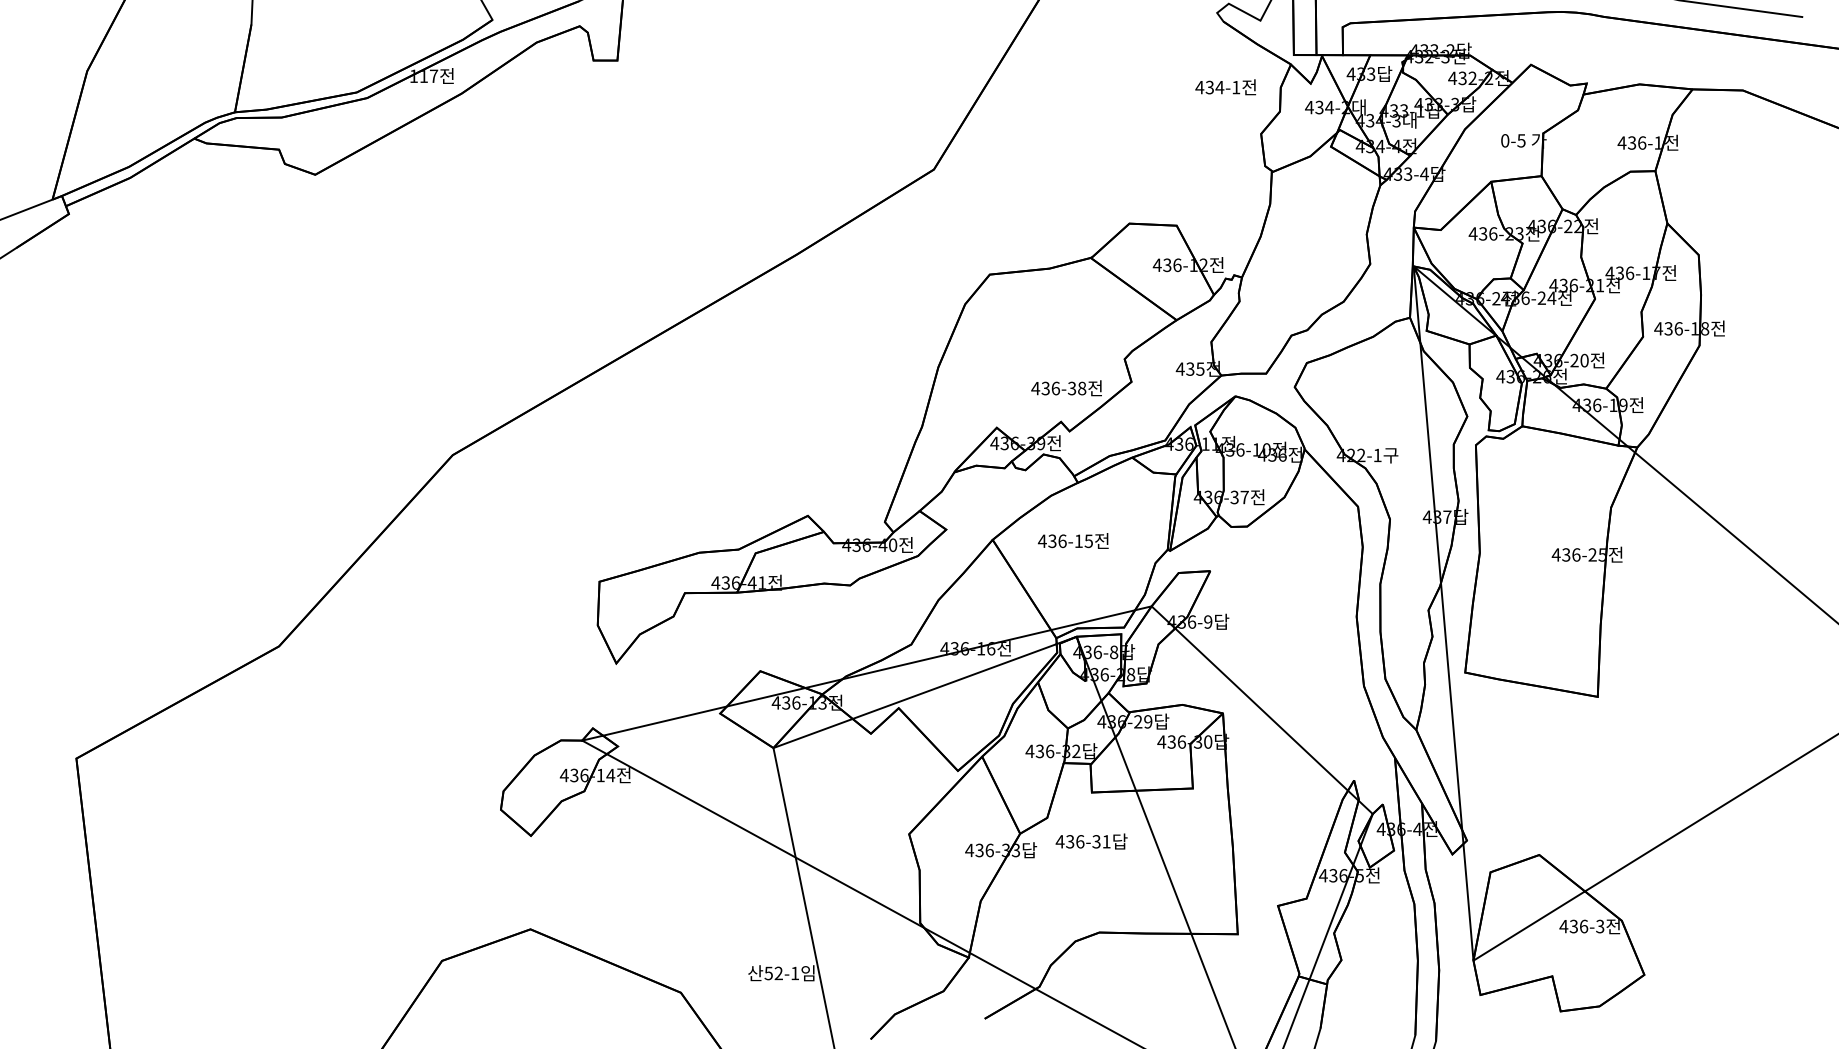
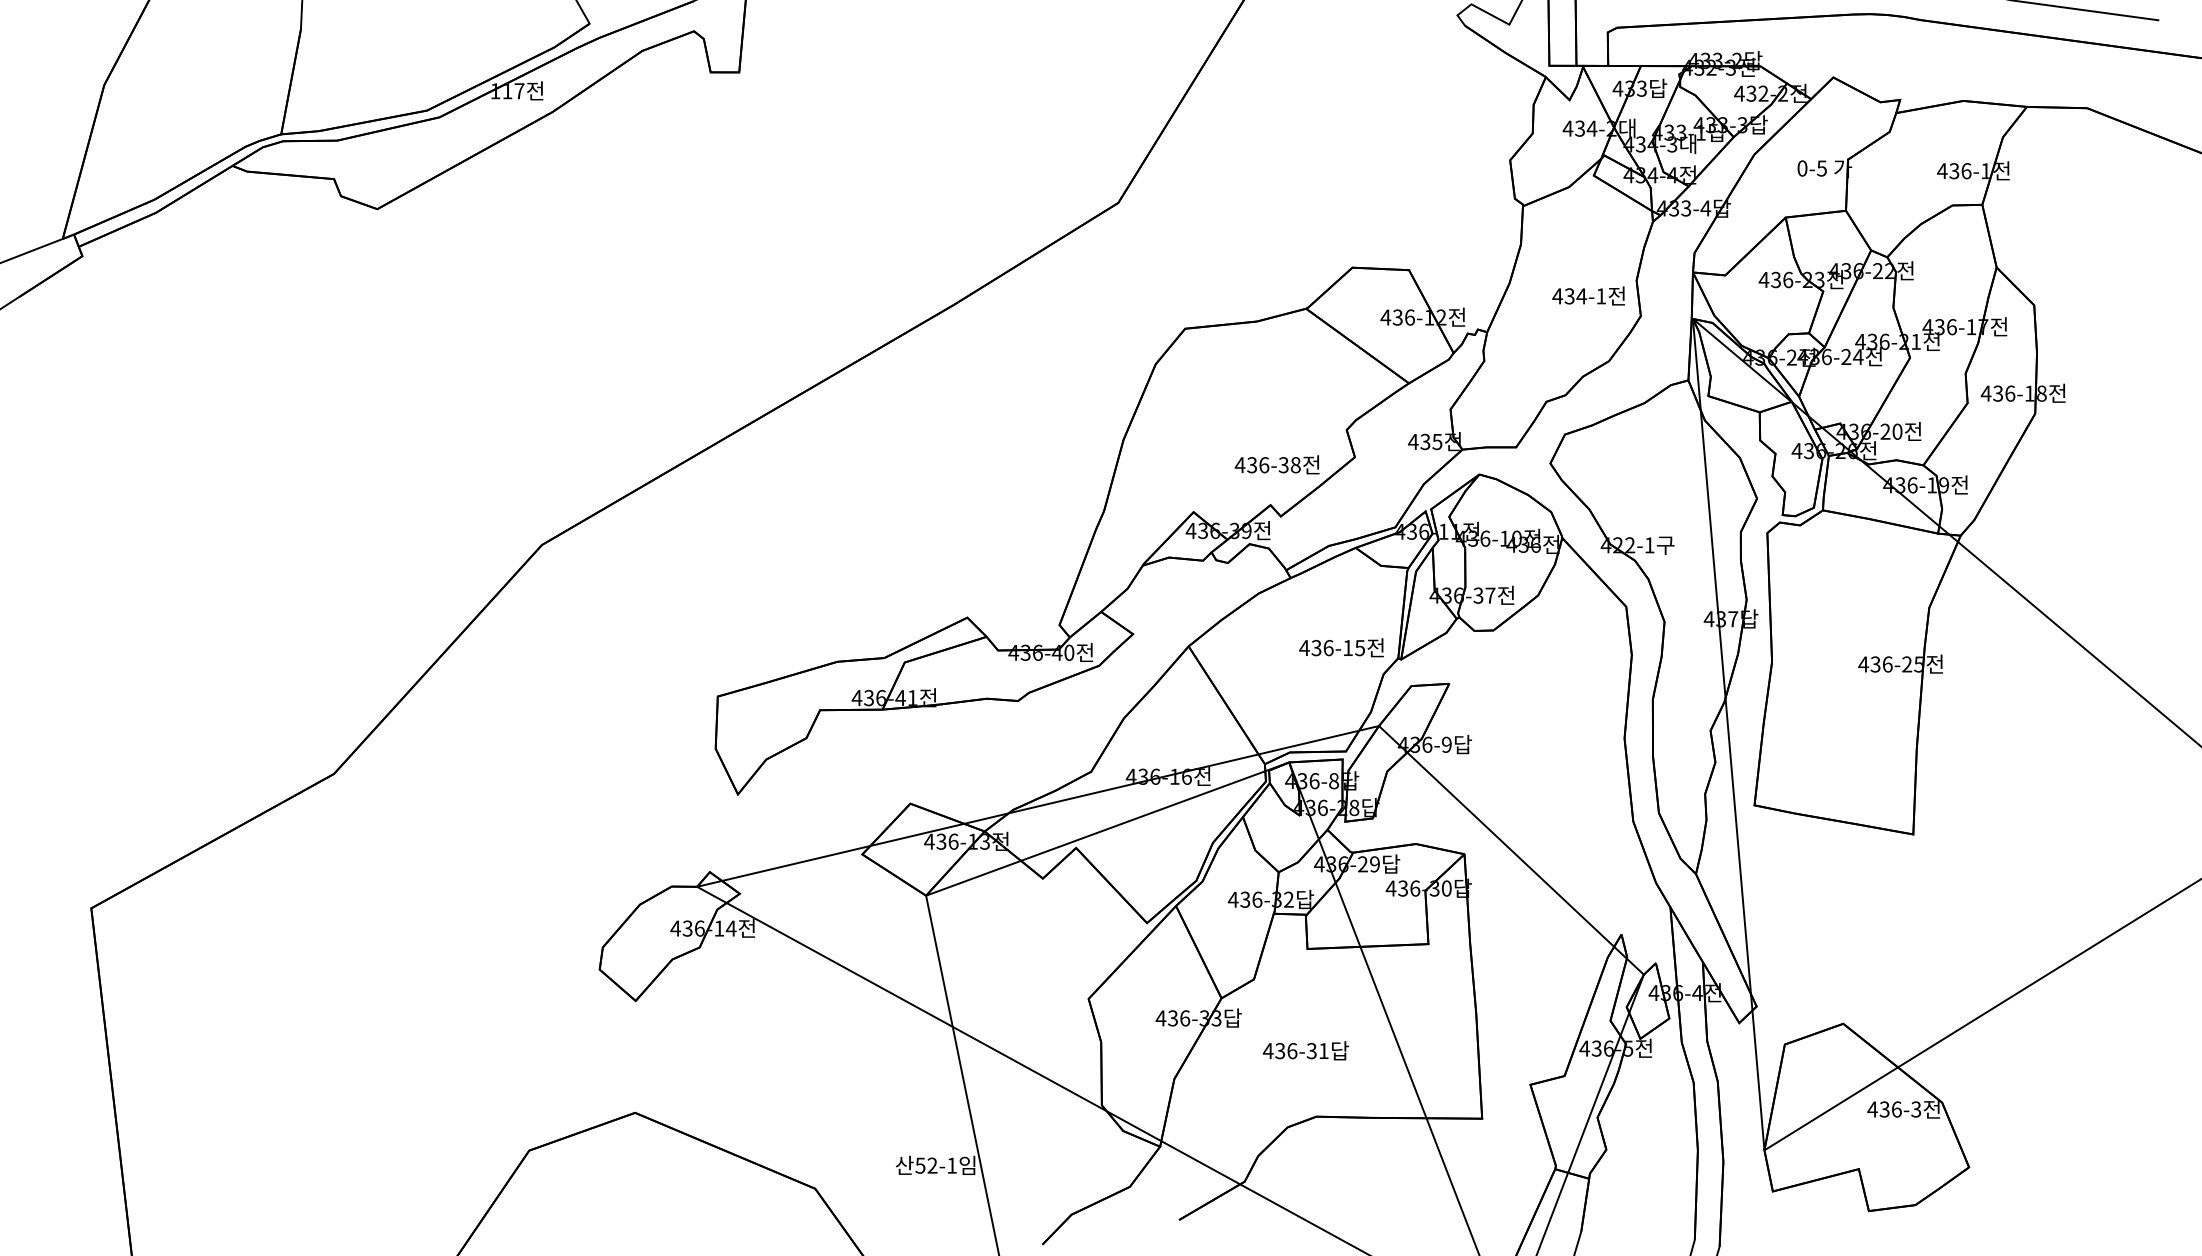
text: (1225, 87) -> (1588, 296), moved
text: (1072, 540) -> (1340, 647), moved
text: (1091, 841) -> (1305, 1050), moved

